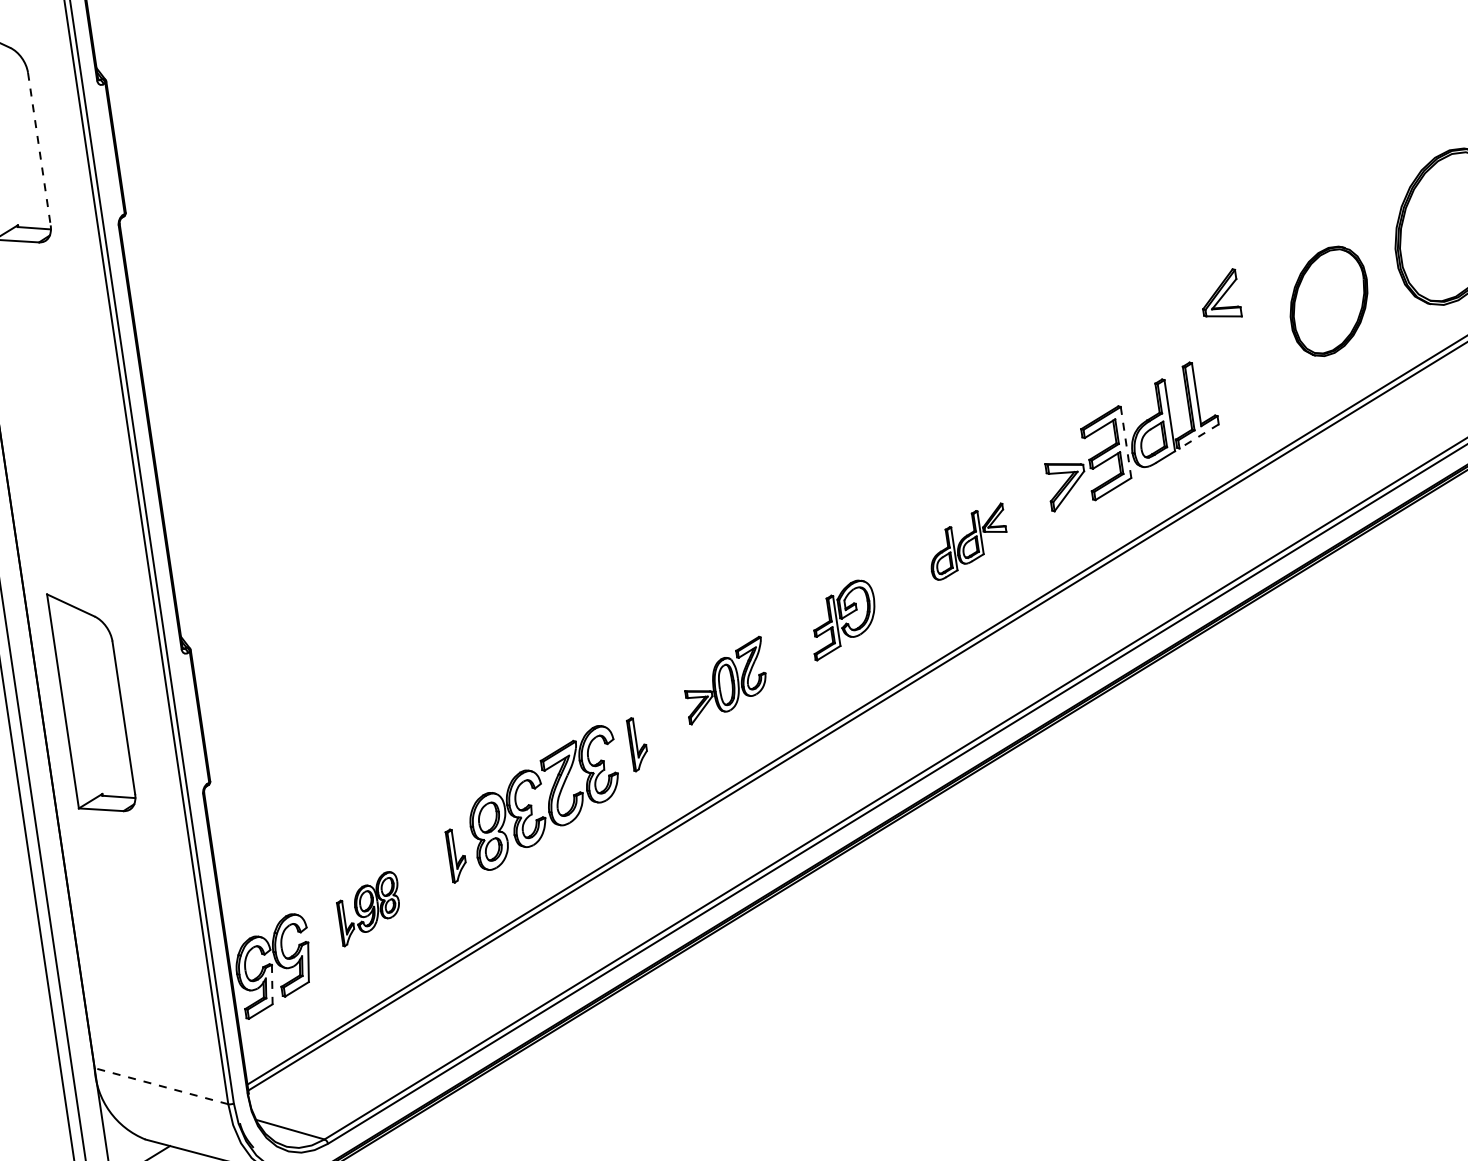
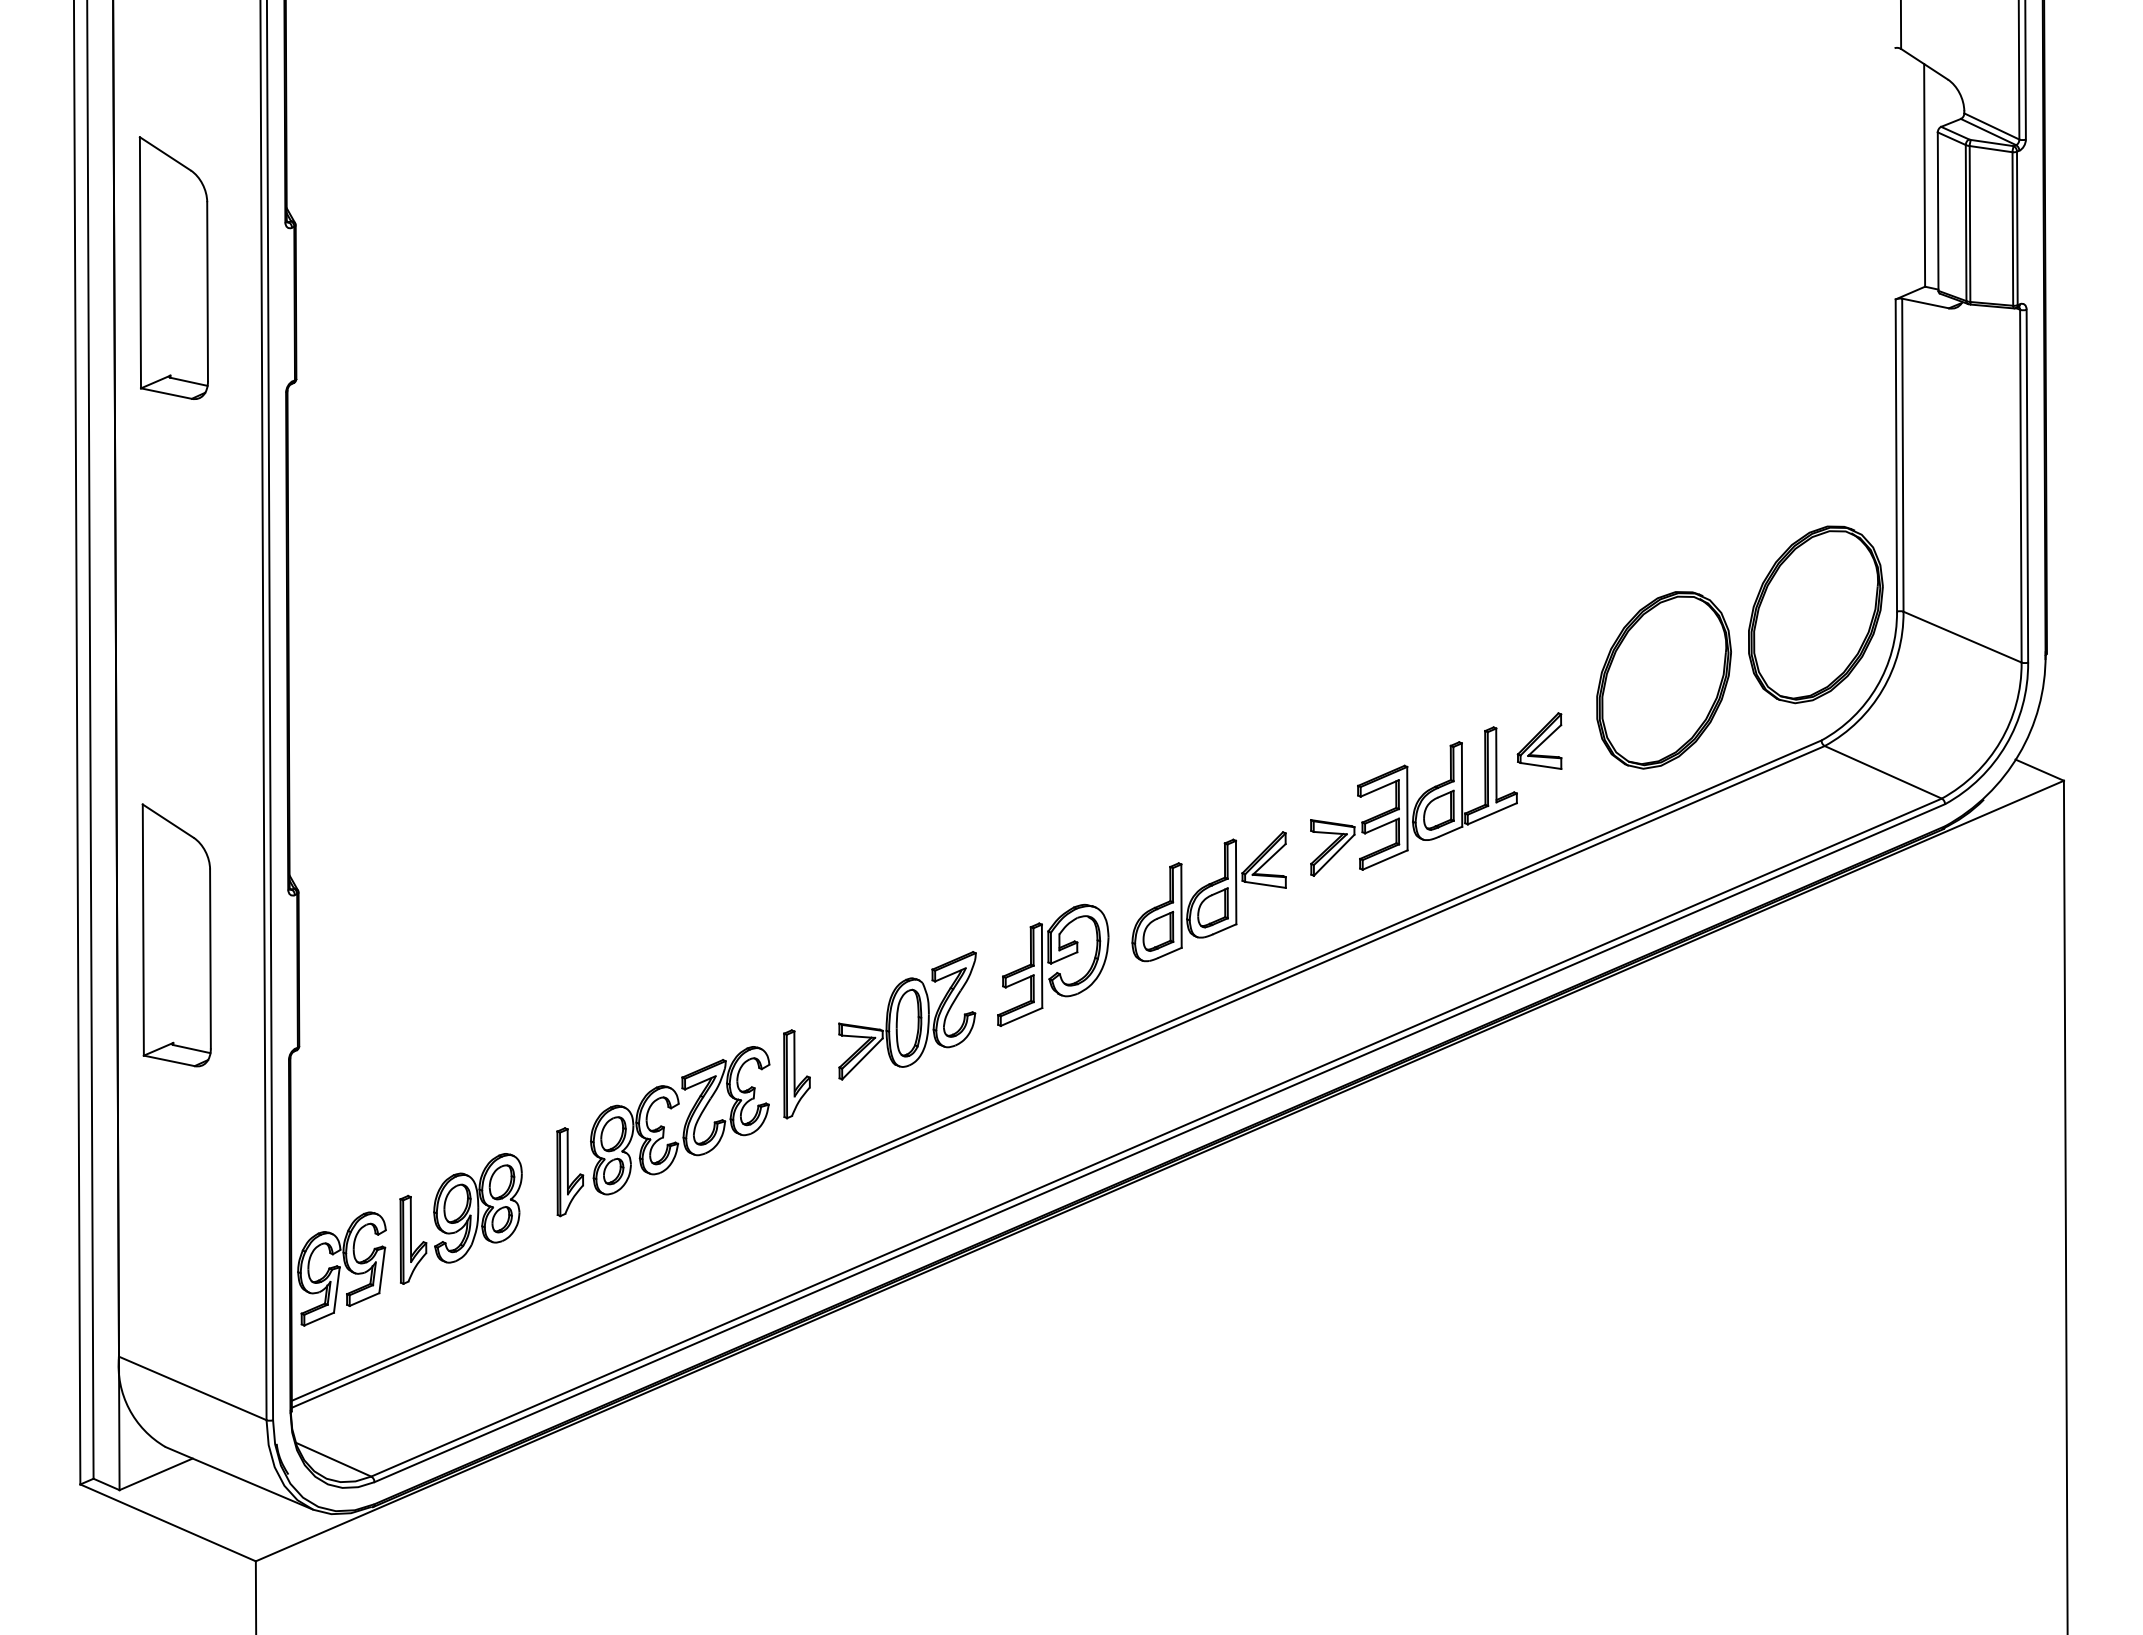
line: (39, 148) -> (207, 291), dashed -> solid
part: (1219, 294) -> (1539, 740), moved
part: (1328, 301) -> (1663, 680), size x1.43
line: (1199, 436) -> (1492, 813), dashed -> solid
line: (1126, 442) -> (1407, 808), dashed -> solid
part: (967, 541) -> (1208, 896), size x1.67
part: (843, 618) -> (1053, 964), size x1.43
part: (725, 680) -> (907, 1015), size x1.43
part: (637, 744) -> (796, 1074), size x1.43
part: (457, 855) -> (570, 1172), size x1.43
part: (368, 908) -> (460, 1218), size x1.67
line: (272, 985) -> (336, 1290), dashed -> solid
line: (161, 1086) -> (192, 1388), dashed -> solid

